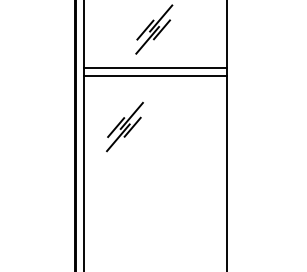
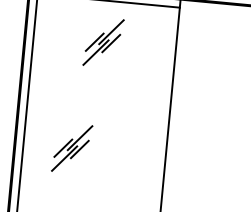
line: (155, 68) -> (101, 81), removed
line: (155, 76) -> (100, 89), removed
part: (124, 126) -> (71, 147), moved

